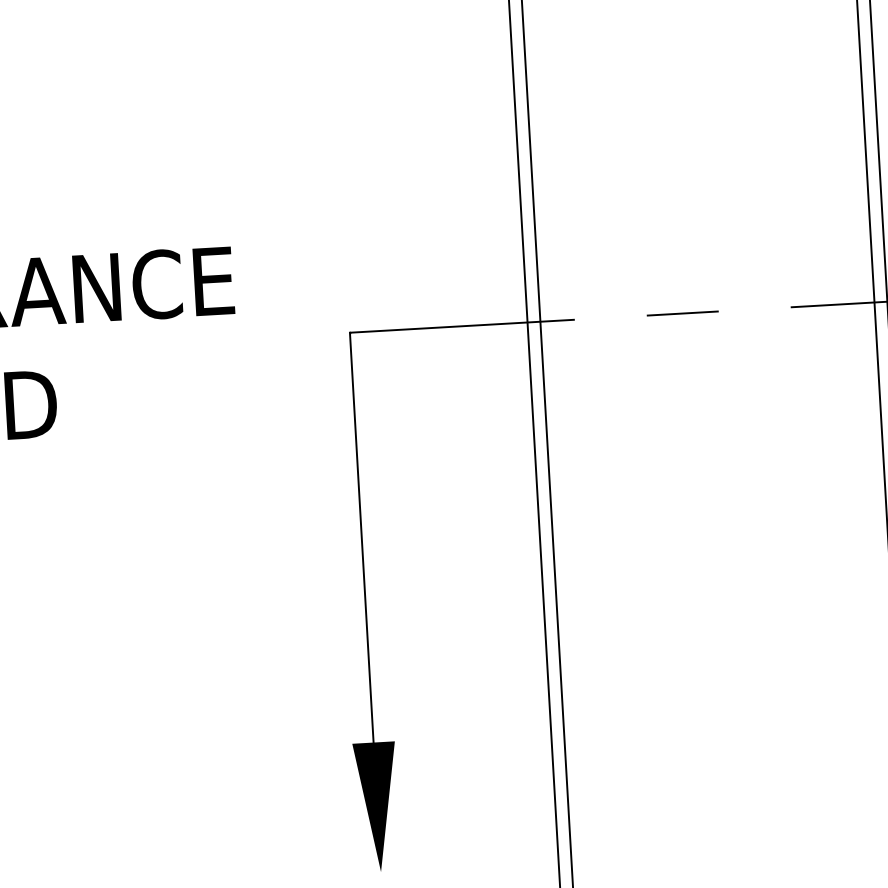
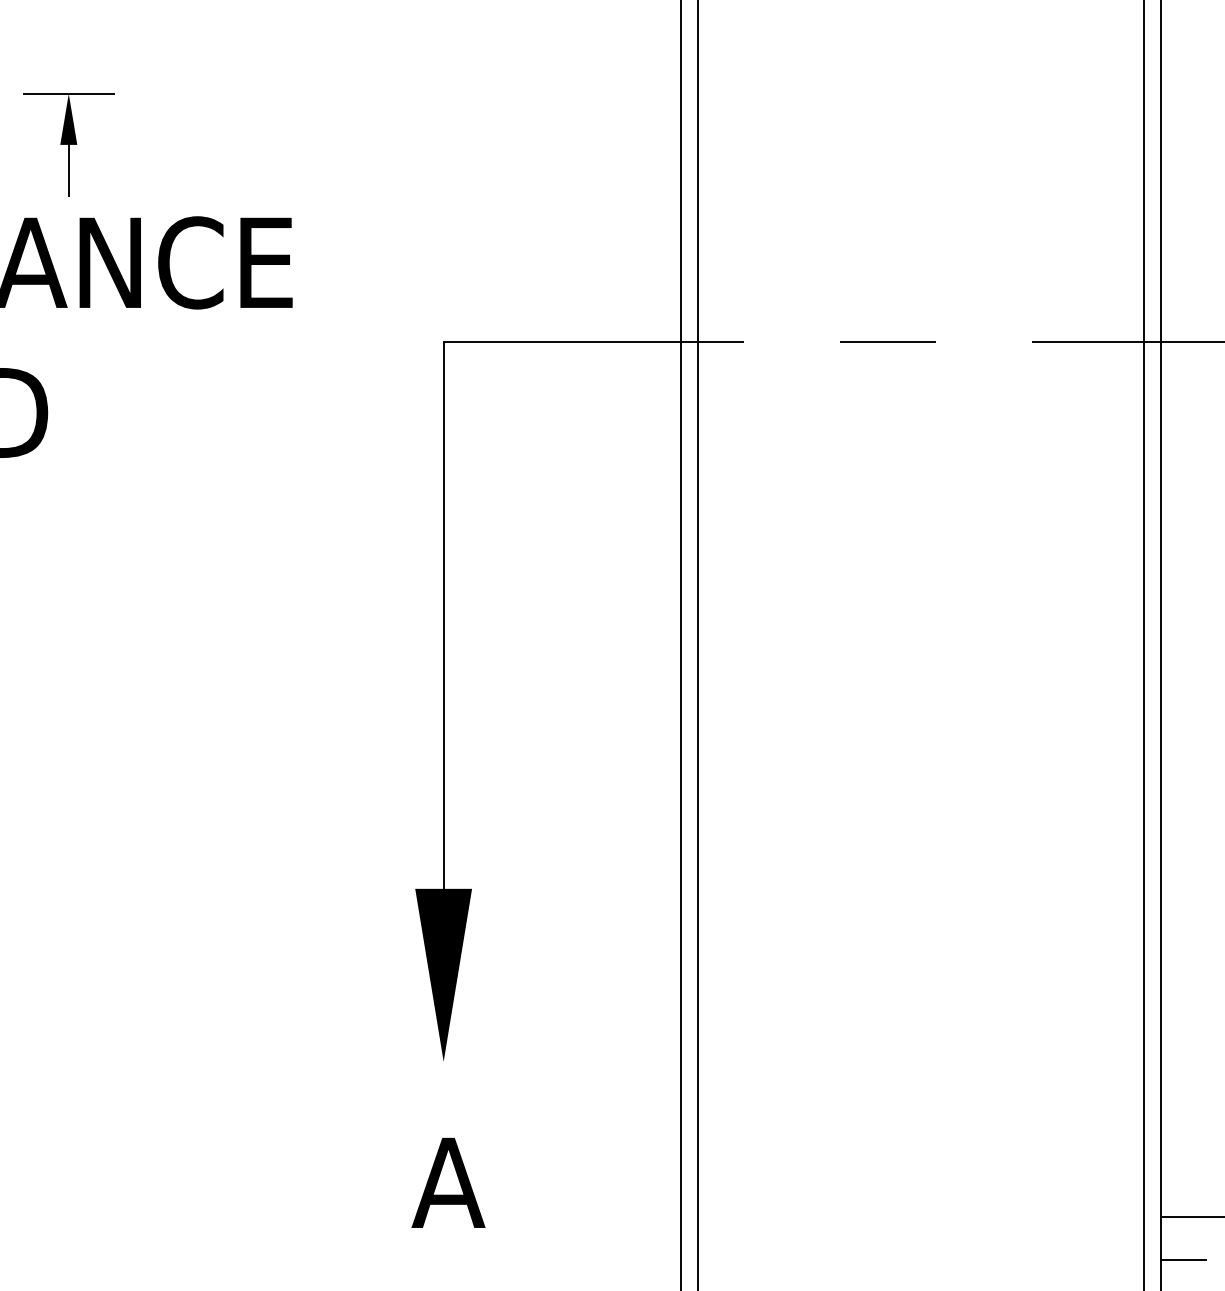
part: (60, 201) -> (68, 144), added

